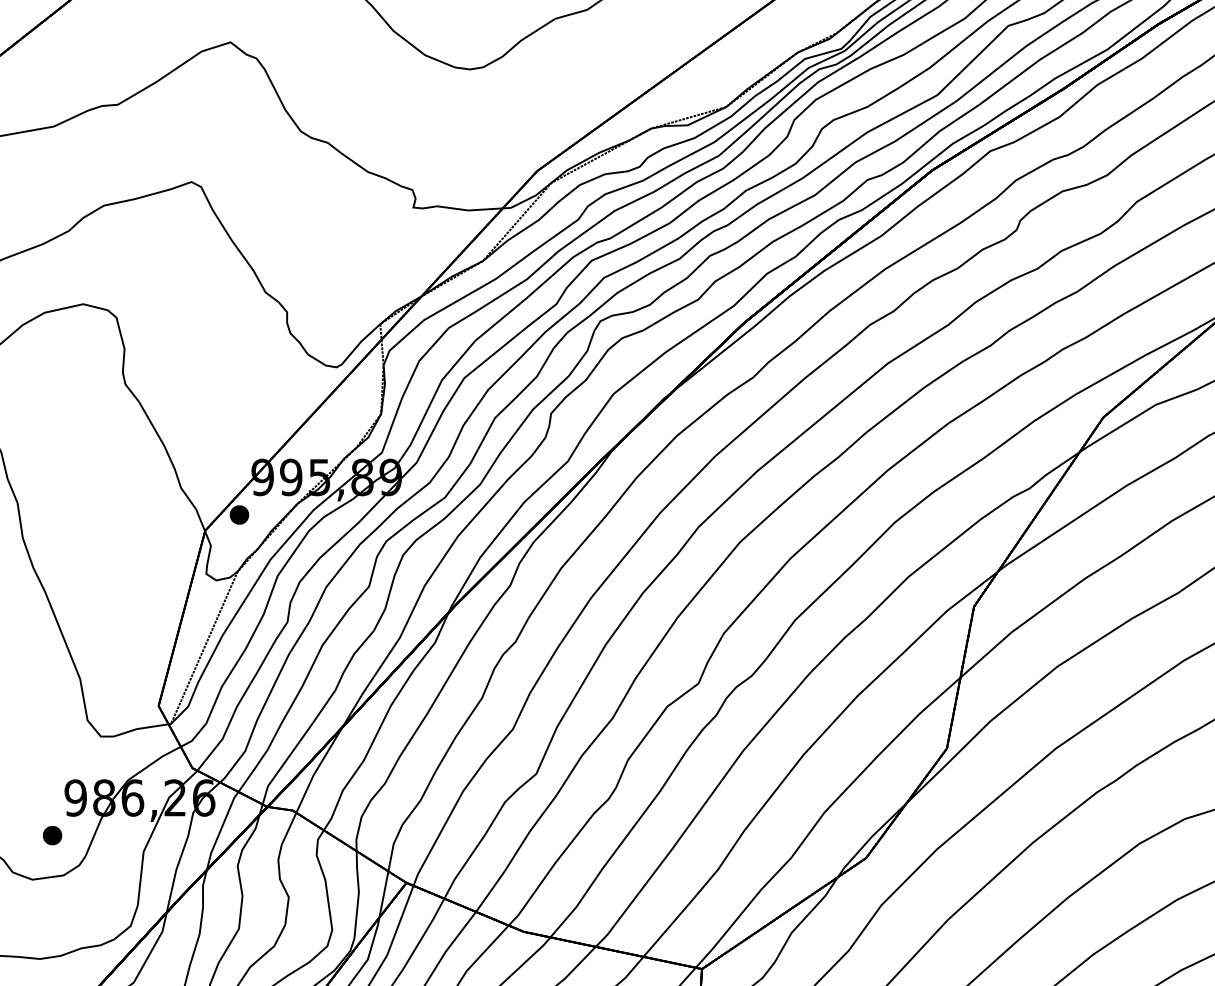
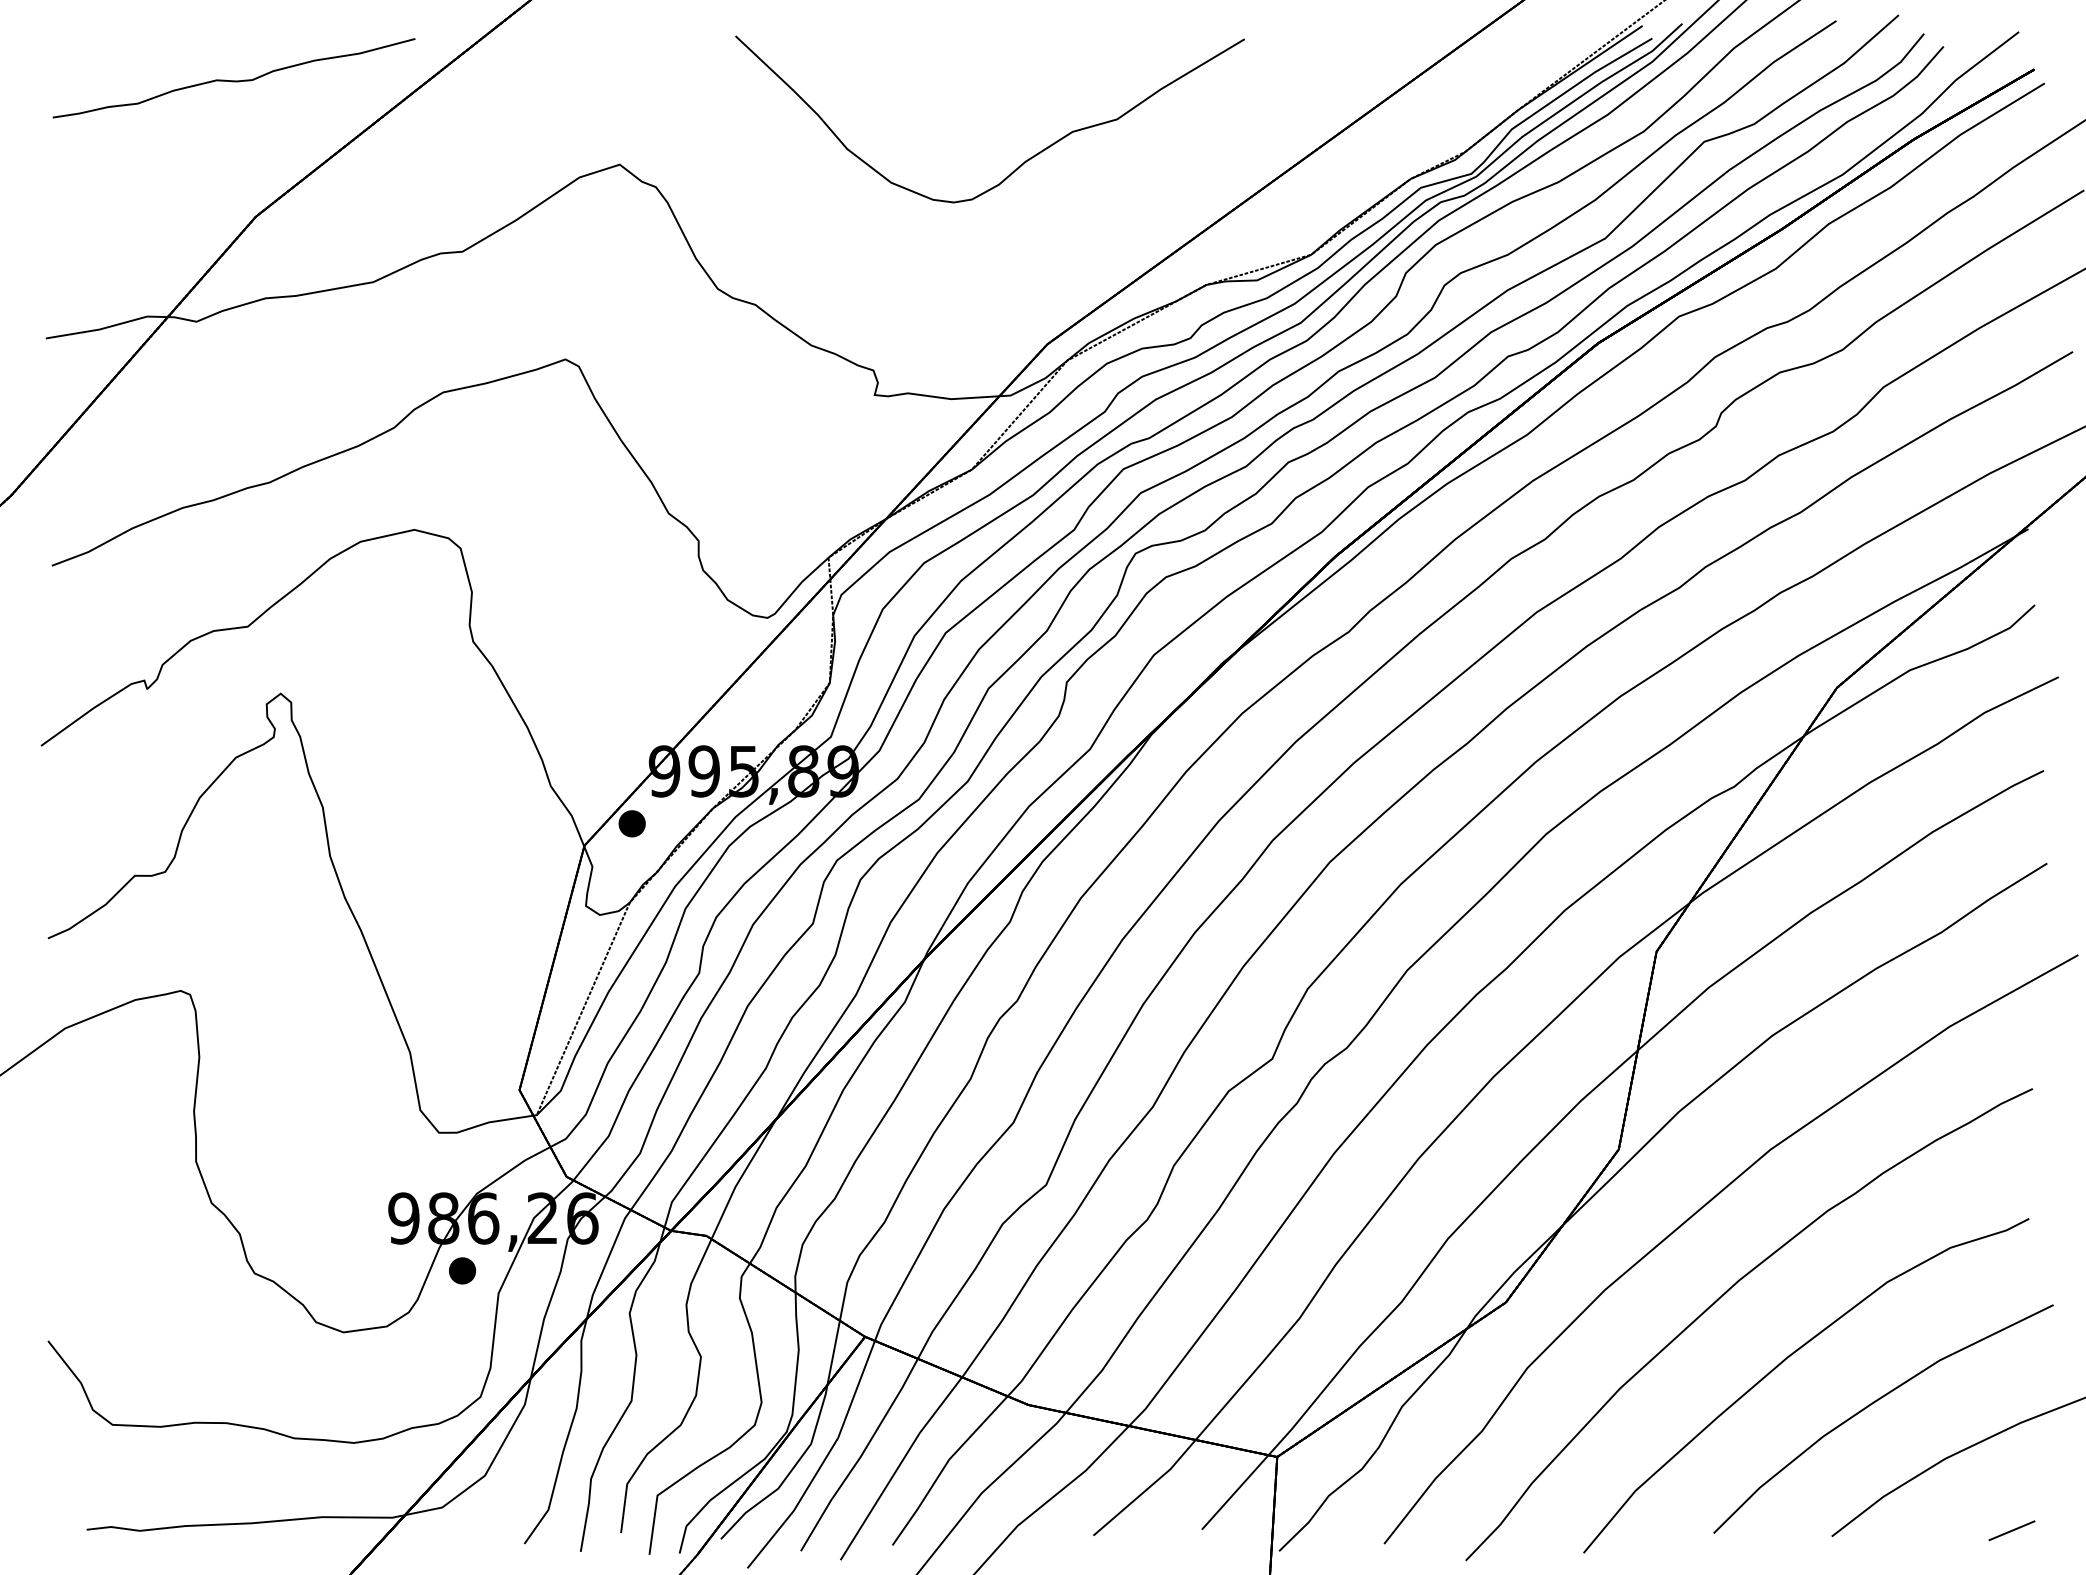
part: (52, 835) -> (462, 1270), moved

